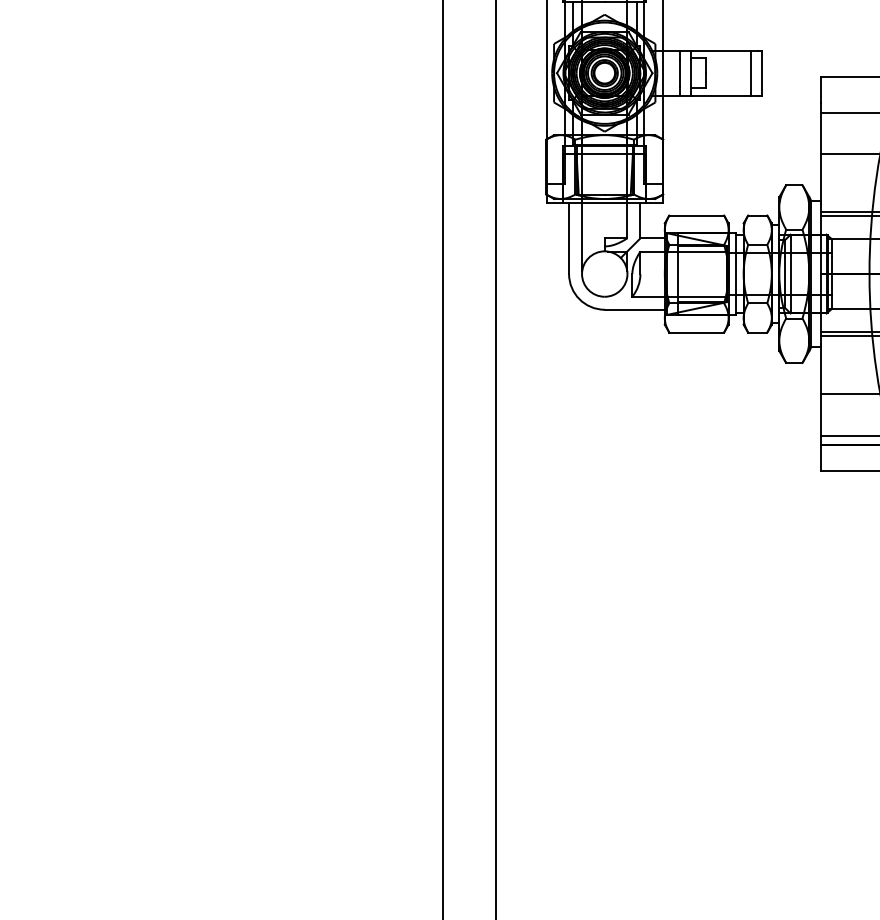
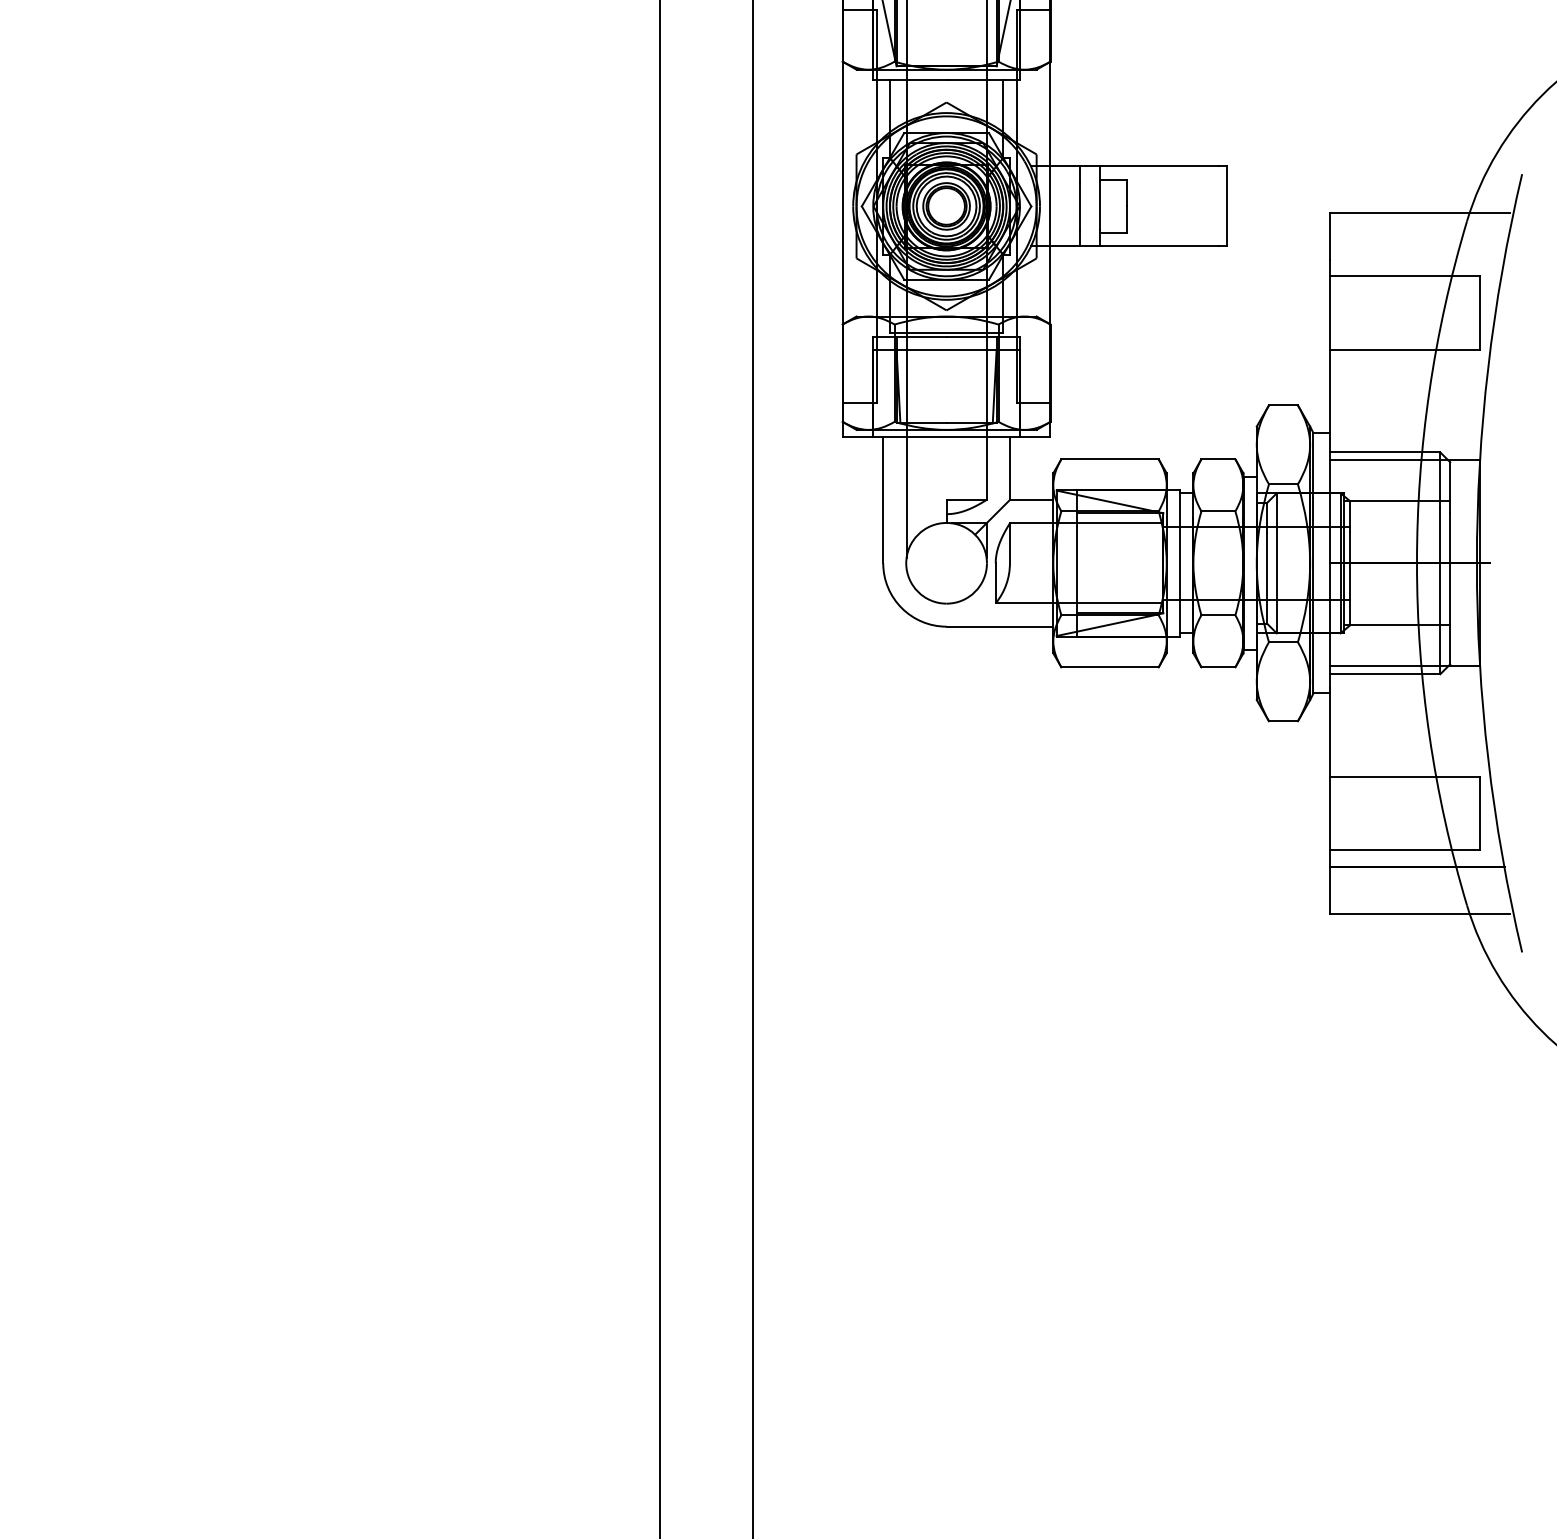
line: (751, 72) -> (1207, 205), removed

